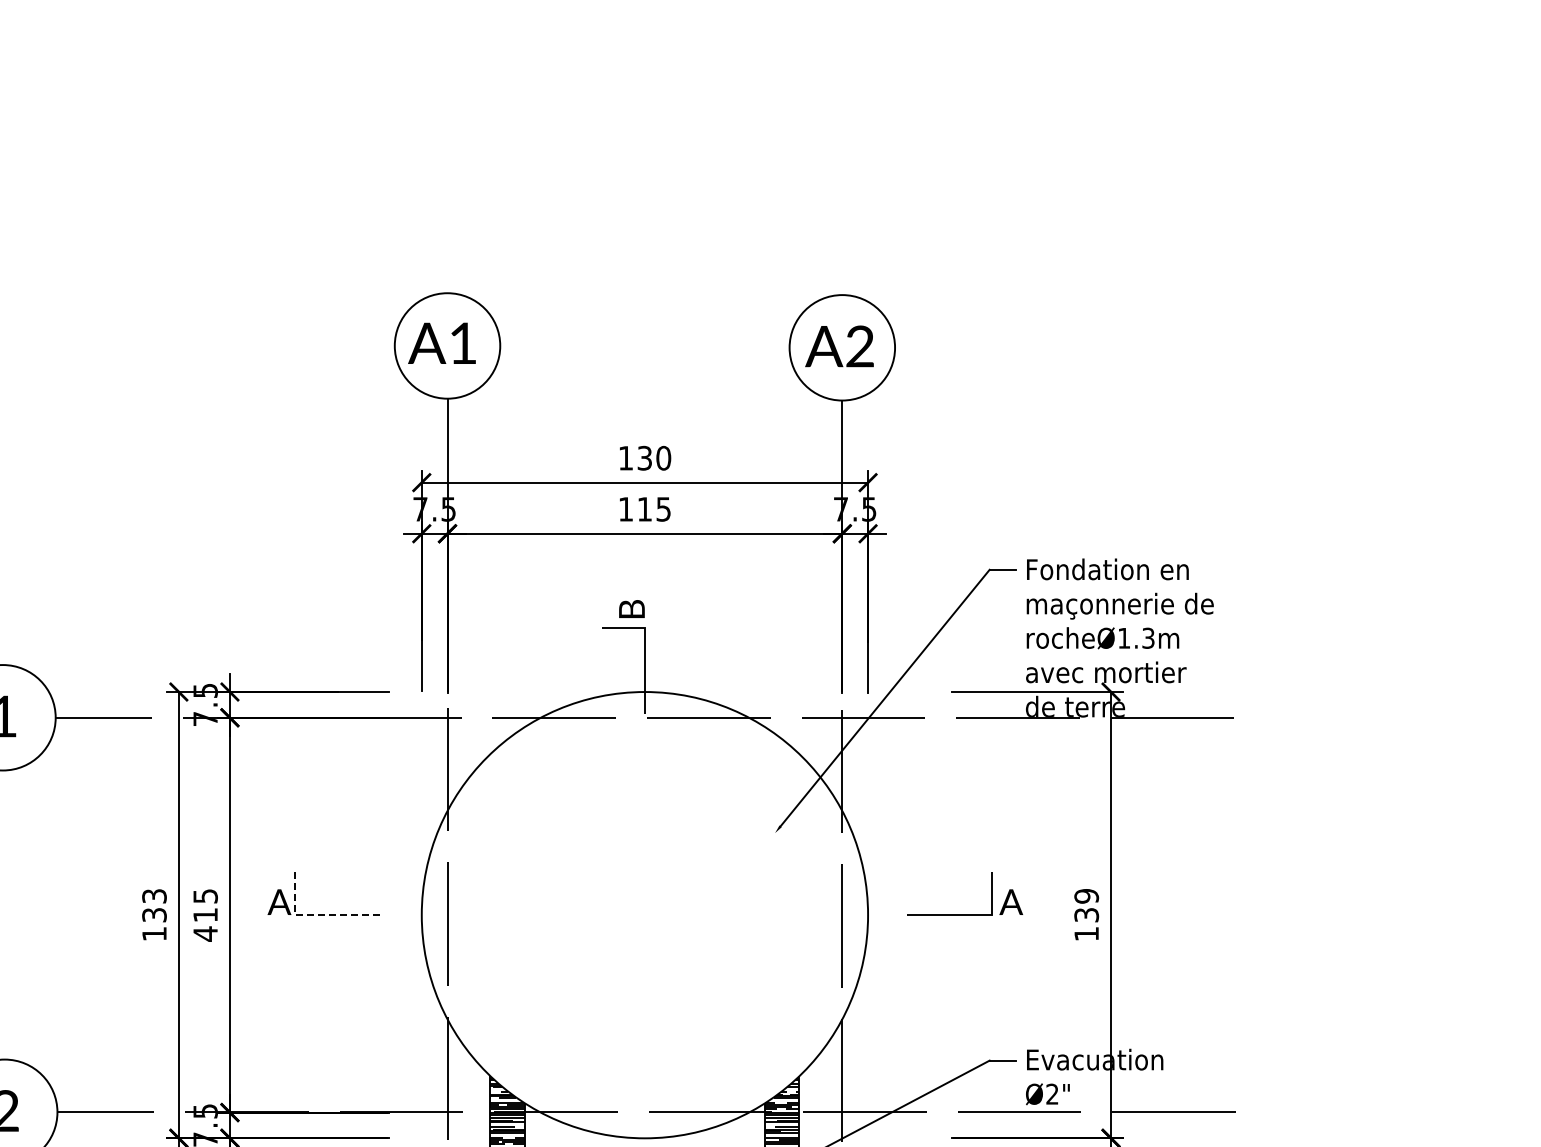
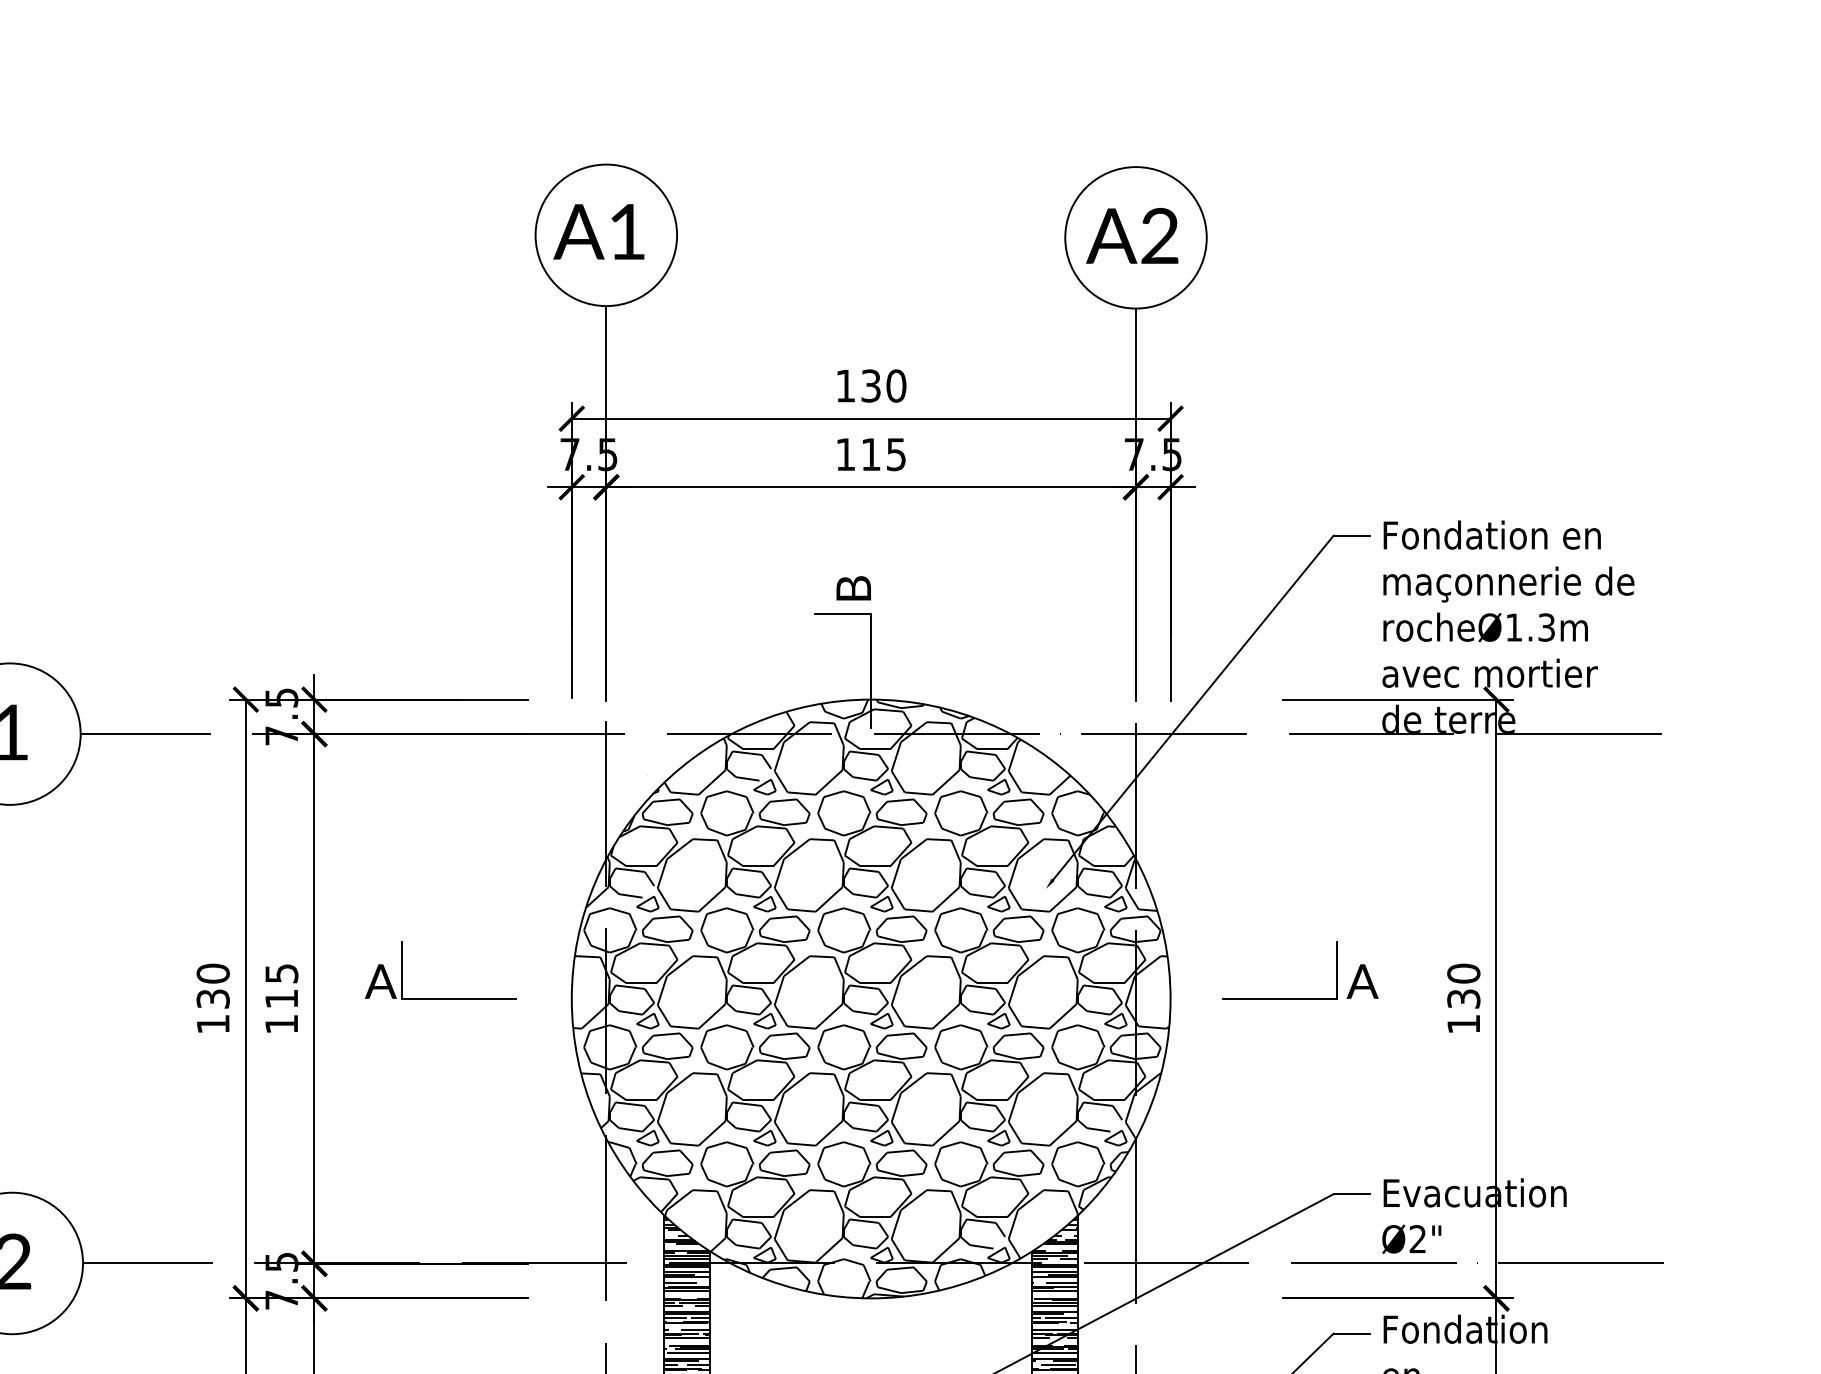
text: (154, 895) -> (213, 972), 133 -> 130
text: (1086, 895) -> (1463, 972), 139 -> 130
line: (316, 915) -> (430, 999), dashed -> solid
hatch: (644, 915) -> (870, 999), added
text: (205, 933) -> (281, 1023), 415 -> 115

